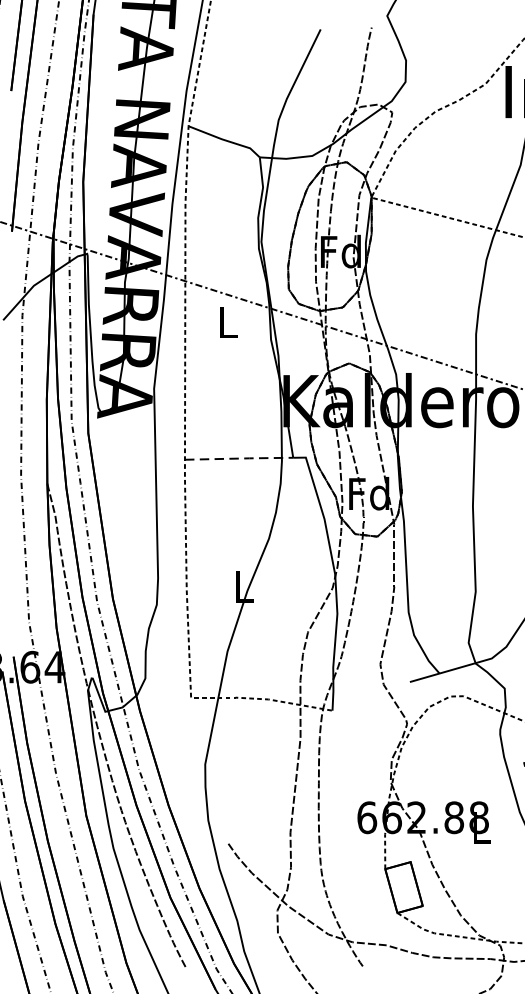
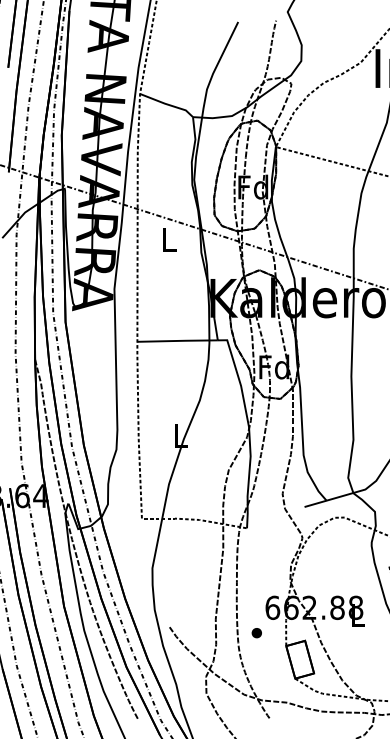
line: (240, 457) -> (178, 340), dashed -> solid
part: (345, 852) -> (256, 633), added

